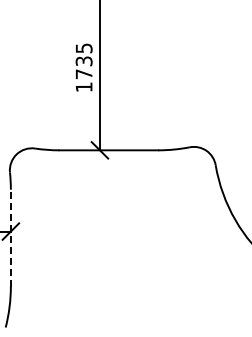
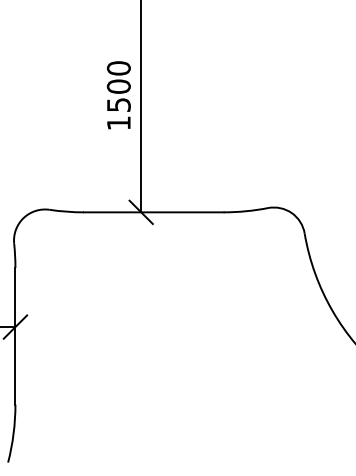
text: (83, 61) -> (117, 86), 1735 -> 1500
line: (10, 237) -> (14, 335), dashed -> solid

